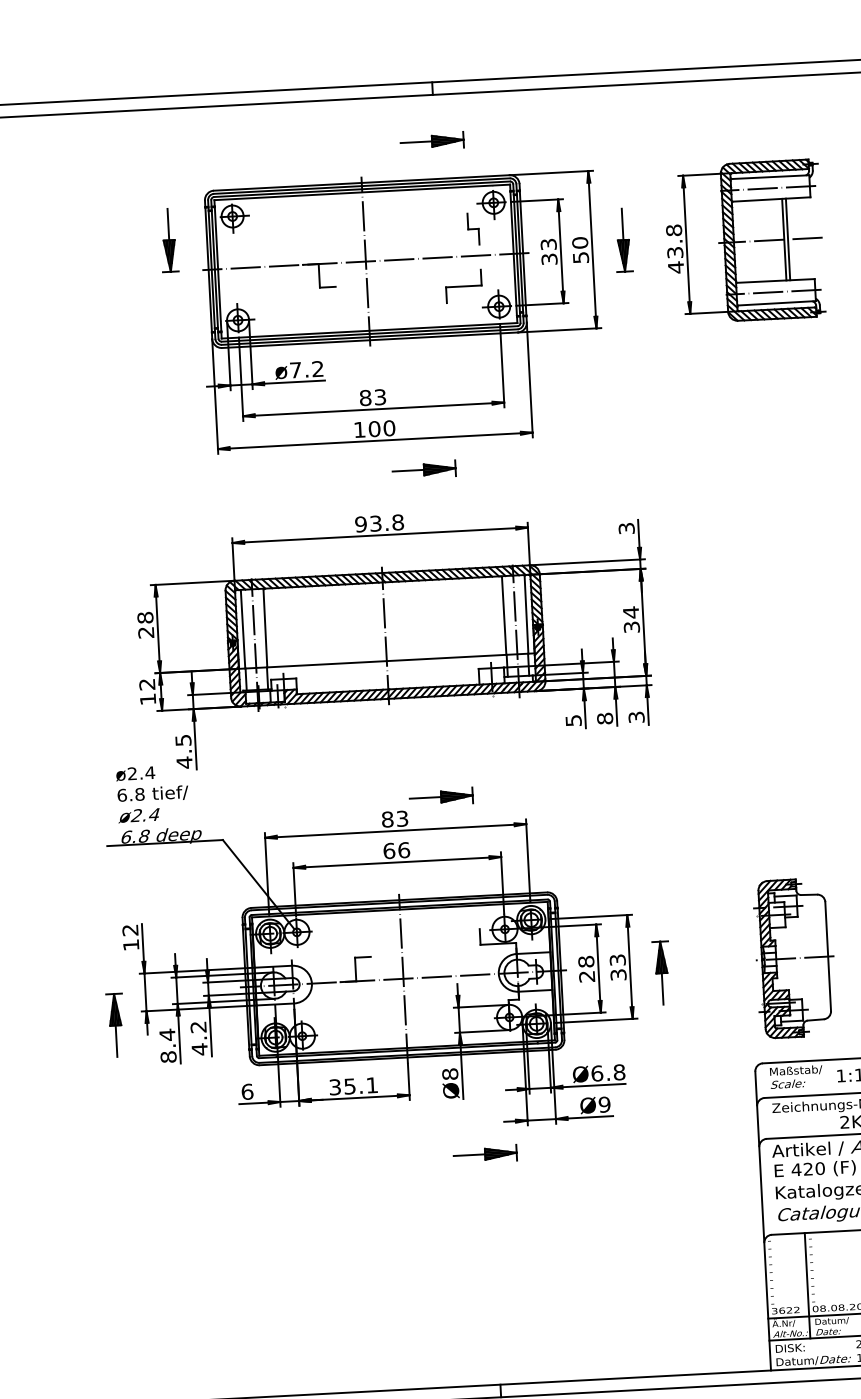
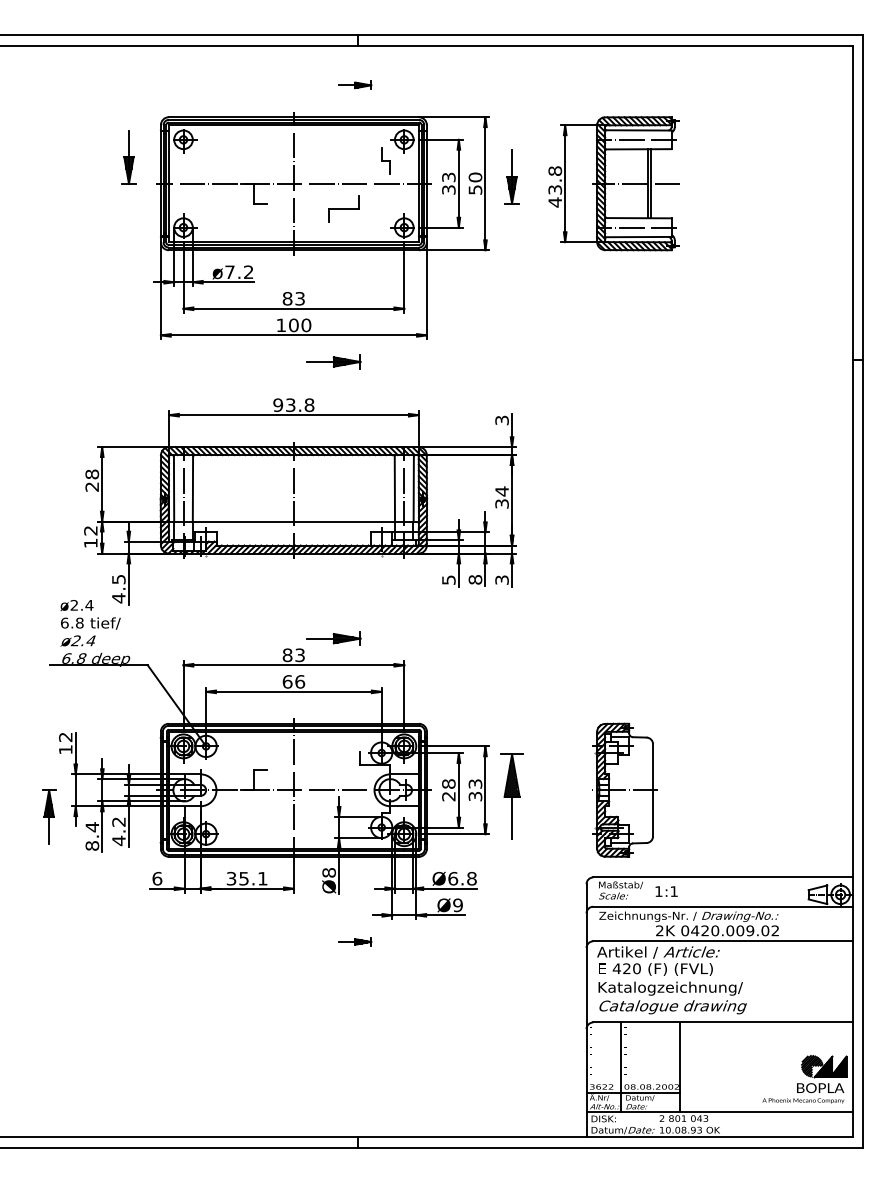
part: (432, 141) -> (355, 85), size x0.6
part: (462, 285) -> (343, 208), moved
part: (661, 972) -> (511, 796), size x1.6
part: (485, 1153) -> (355, 941), size x0.6

